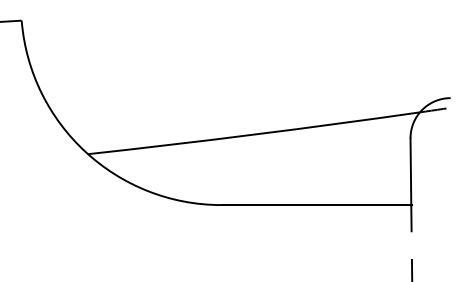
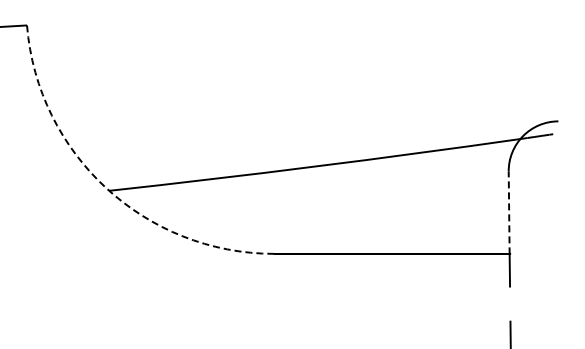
arc: (85, 152) -> (106, 188), solid -> dashed
line: (411, 171) -> (509, 212), solid -> dashed

